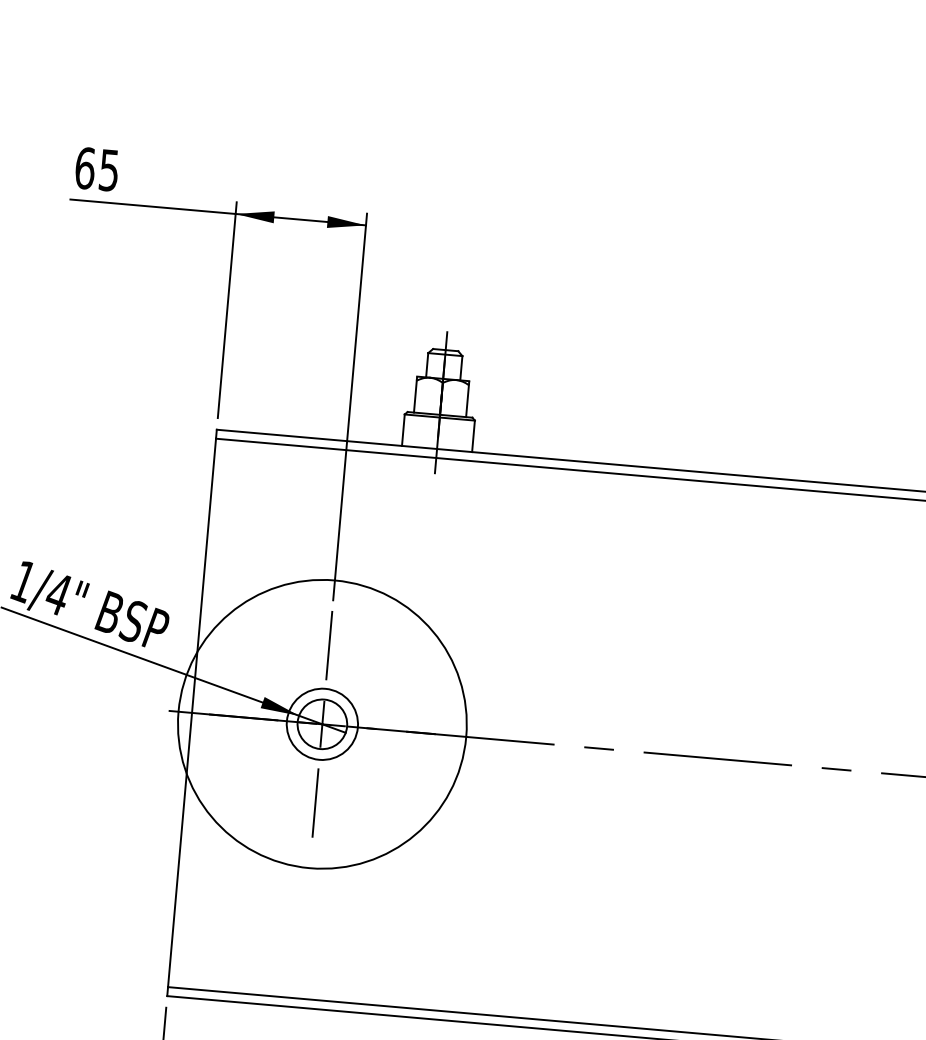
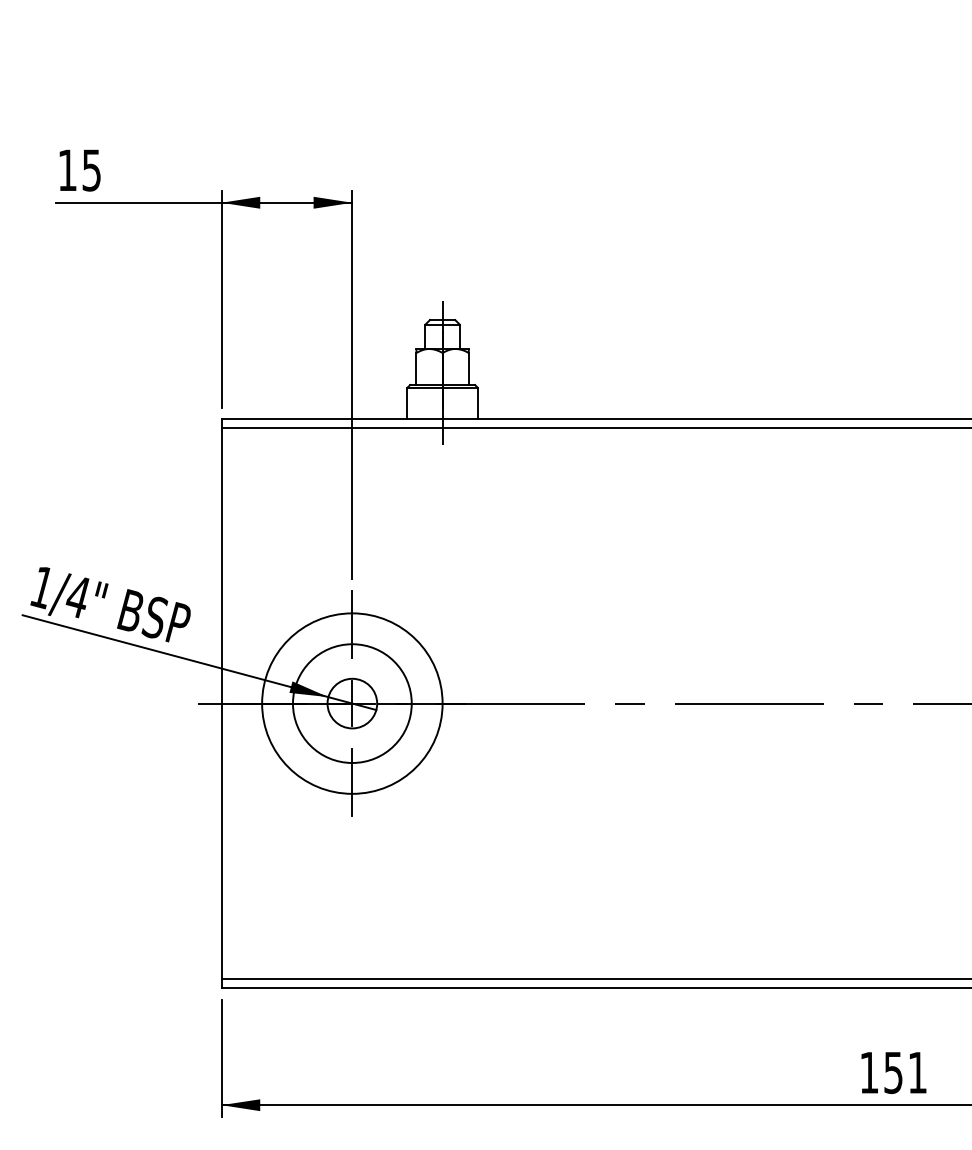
text: (85, 168) -> (67, 170), 65 -> 15
circle: (321, 724) -> (351, 703), size x1.67
circle: (322, 724) -> (352, 703), size x0.62

